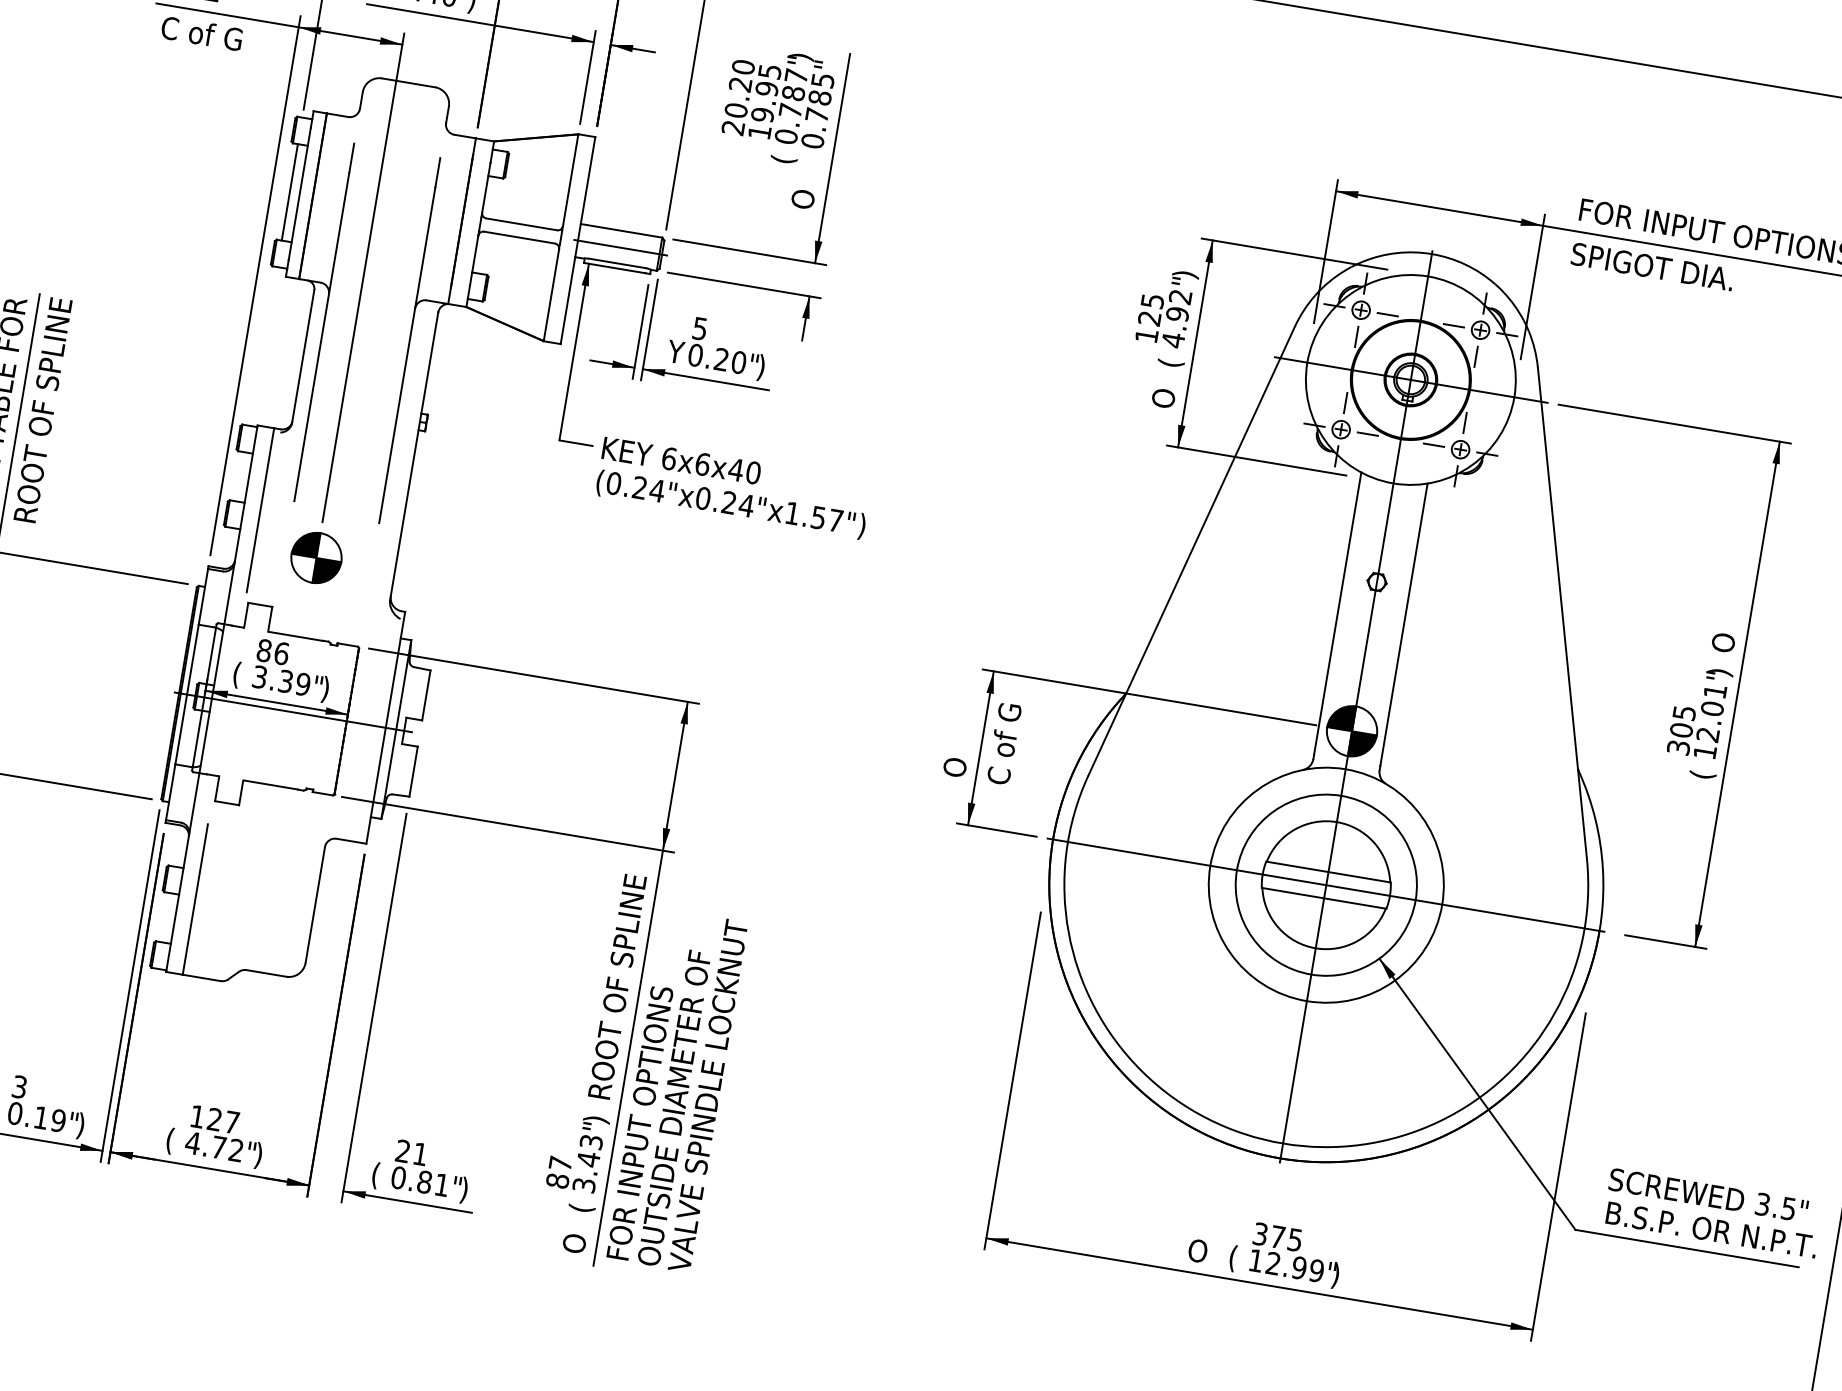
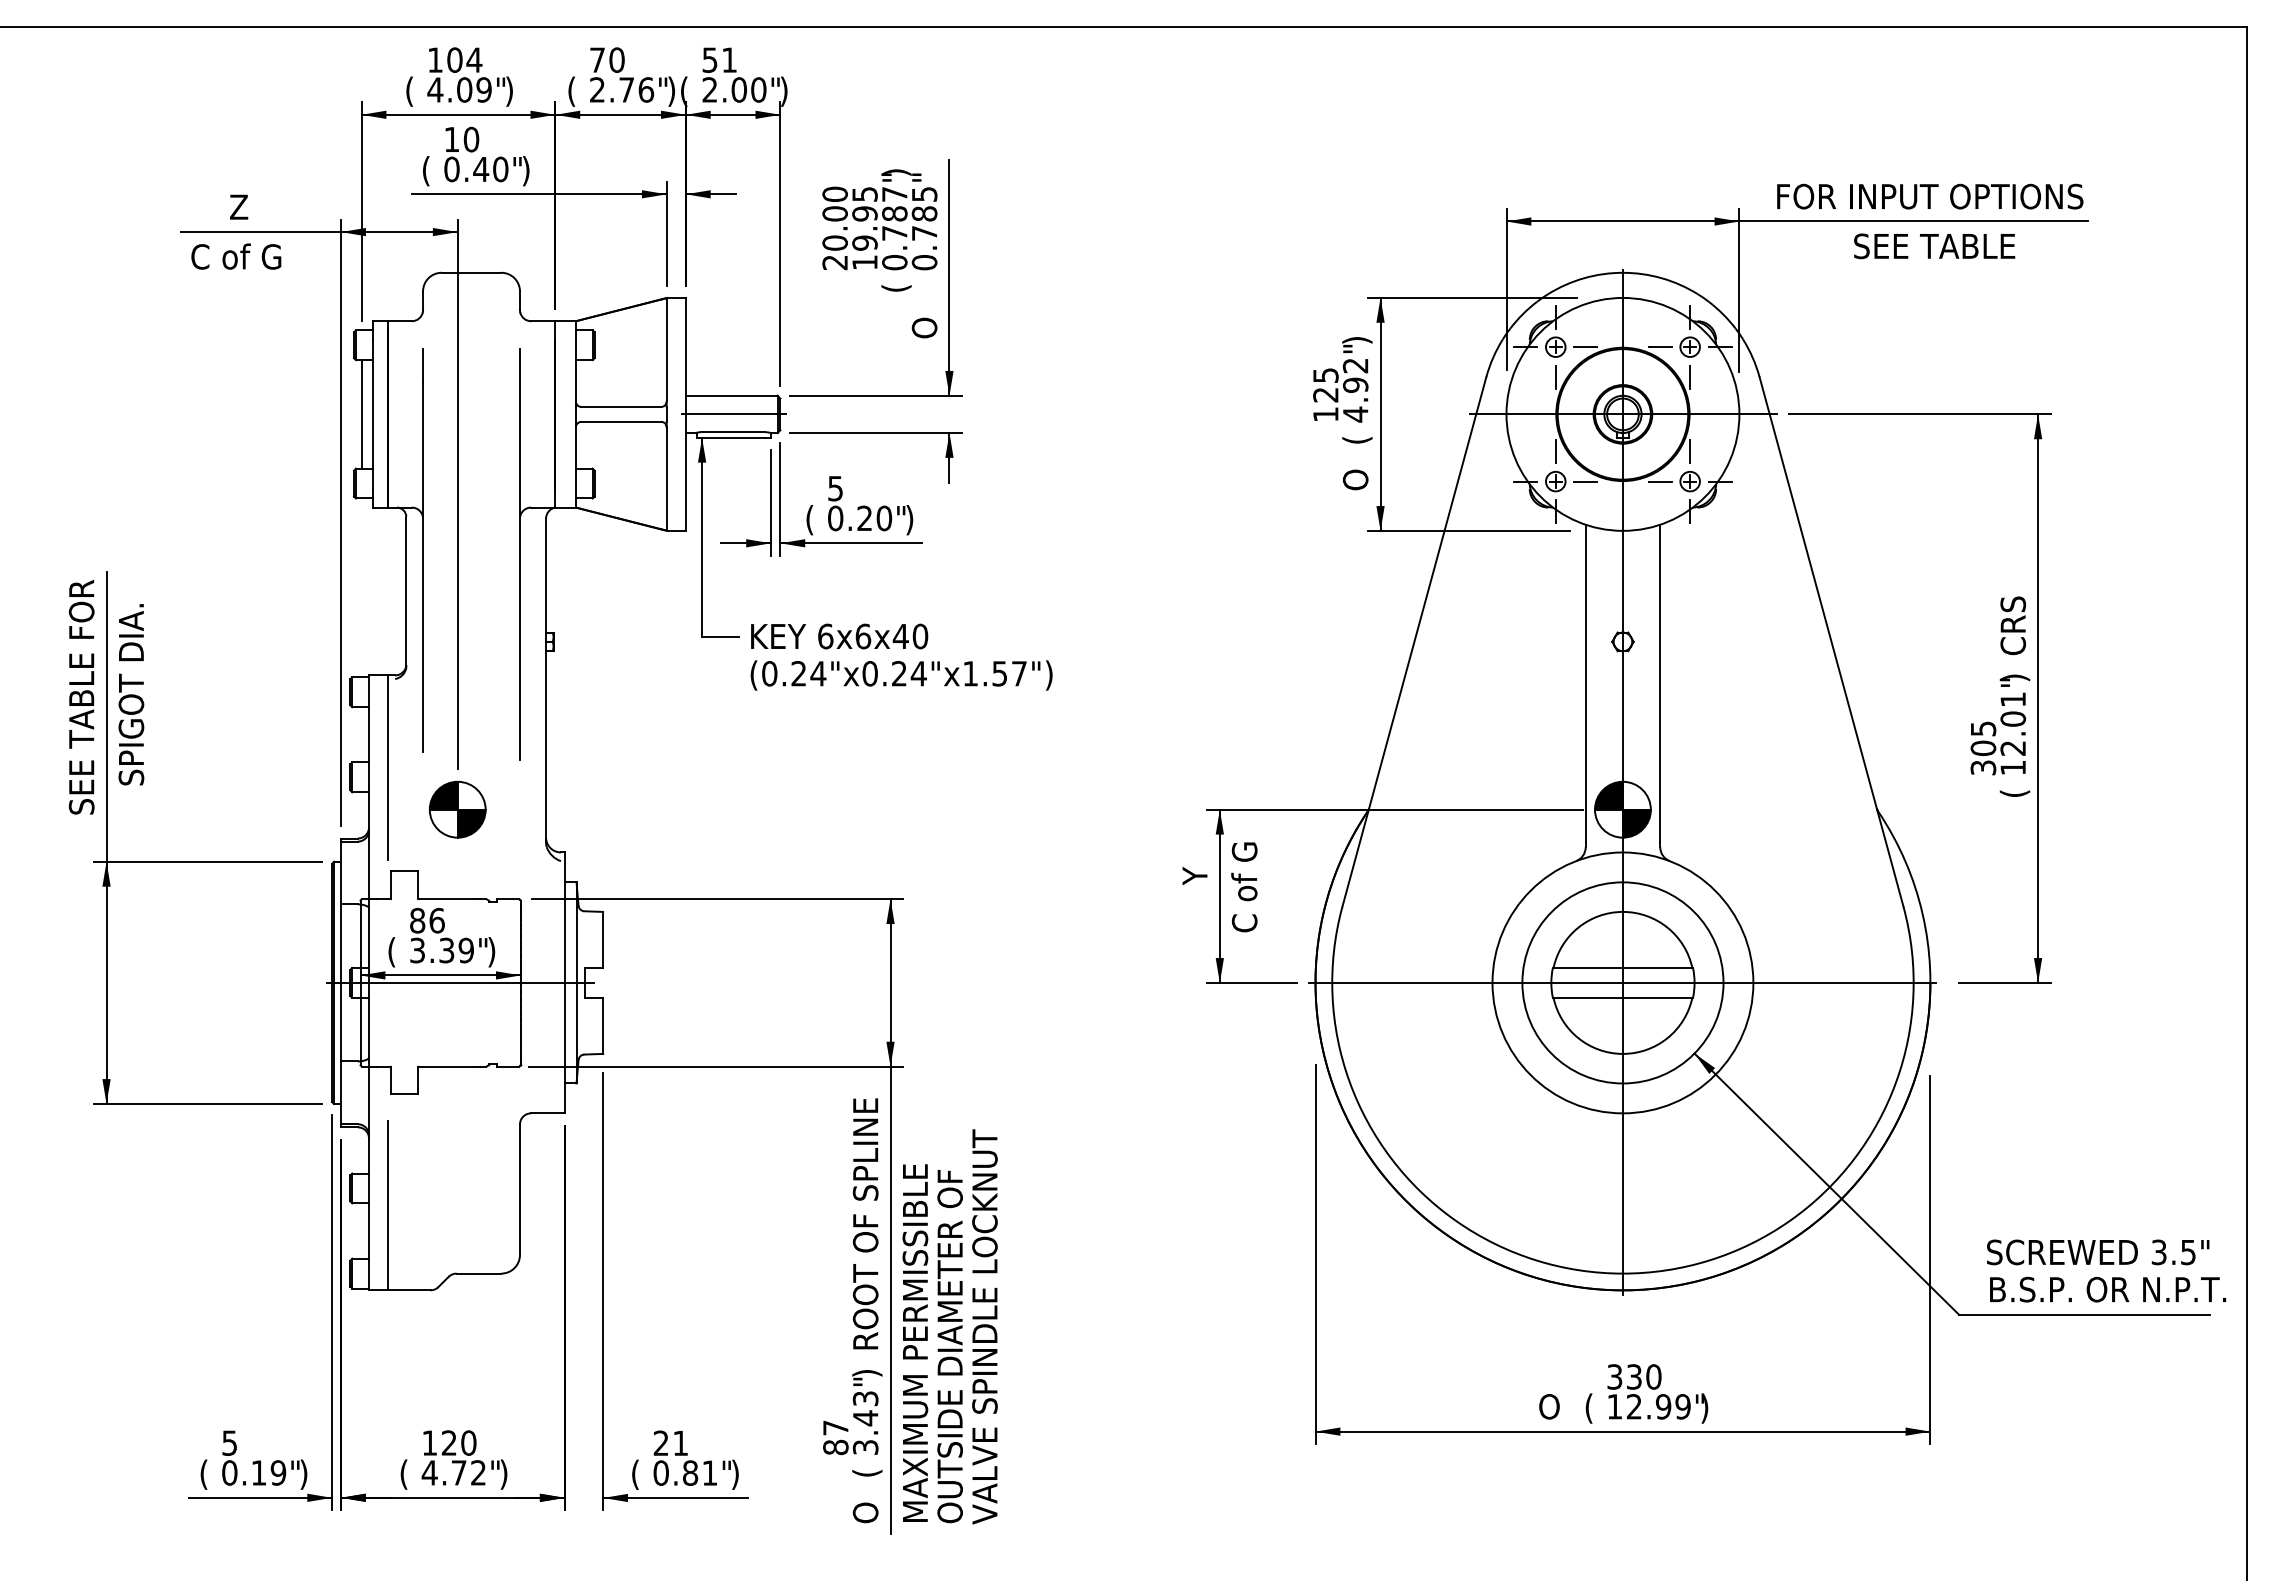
text: (740, 84) -> (834, 213), 20.20 -> 20.00
text: (1678, 271) -> (1895, 246), SPIGOT DIA. -> SEE TABLE
text: (675, 353) -> (813, 520), Y -> (
text: (43, 409) -> (131, 697), ROOT OF SPLINE -> SPIGOT DIA.
text: (1727, 622) -> (2013, 621), O -> CRS
text: (957, 747) -> (1194, 899), O -> Y
text: (20, 1086) -> (230, 1442), 3 -> 5
text: (644, 1098) -> (915, 1341), FOR INPUT OPTIONS -> MAXIMUM PERMISSIBLE
text: (231, 1121) -> (468, 1442), 127 -> 120
text: (1286, 1238) -> (1644, 1376), 375 -> 330

